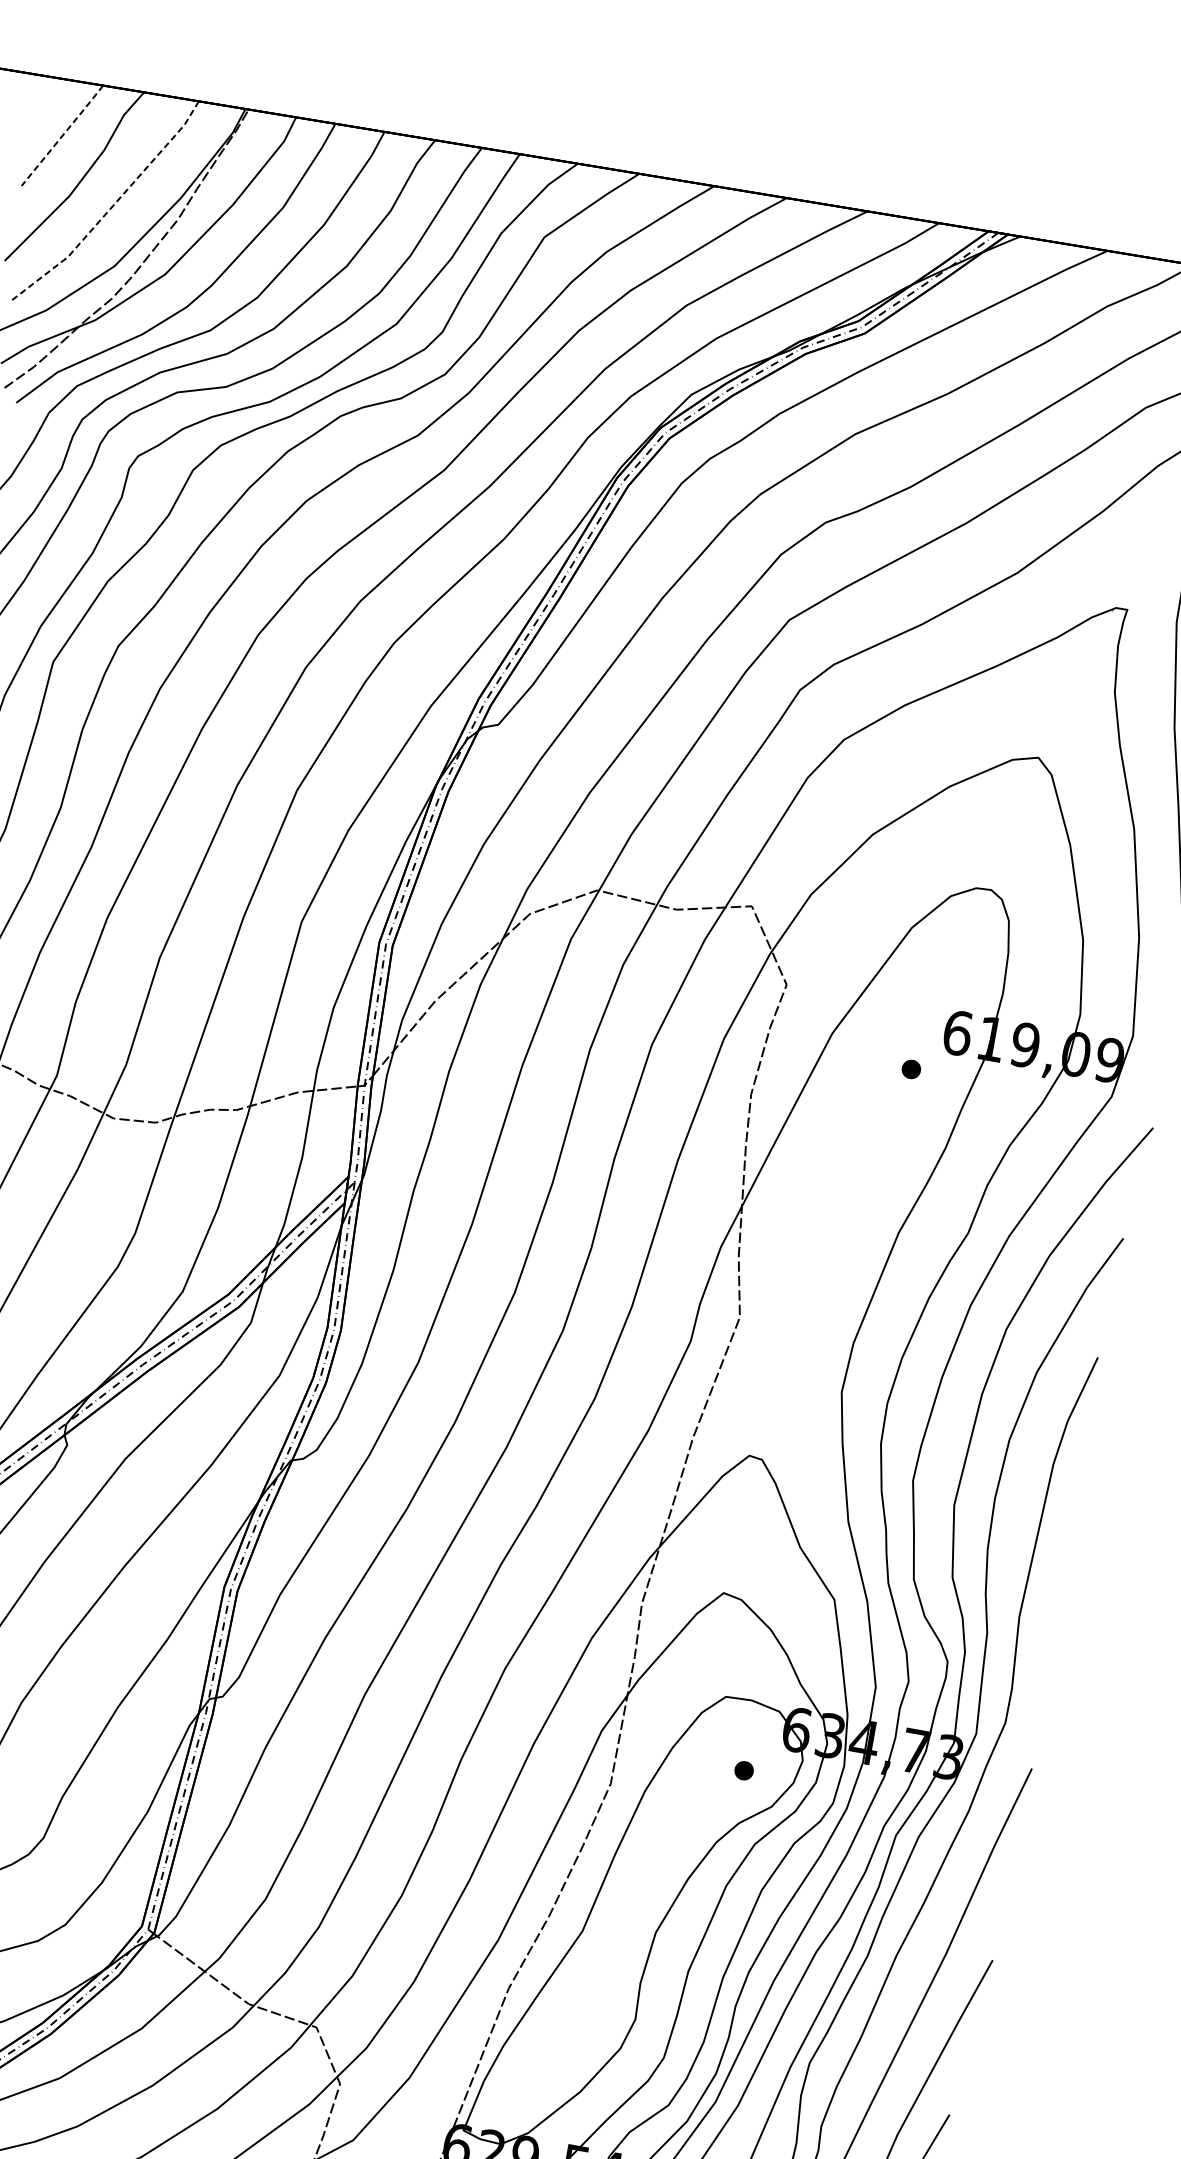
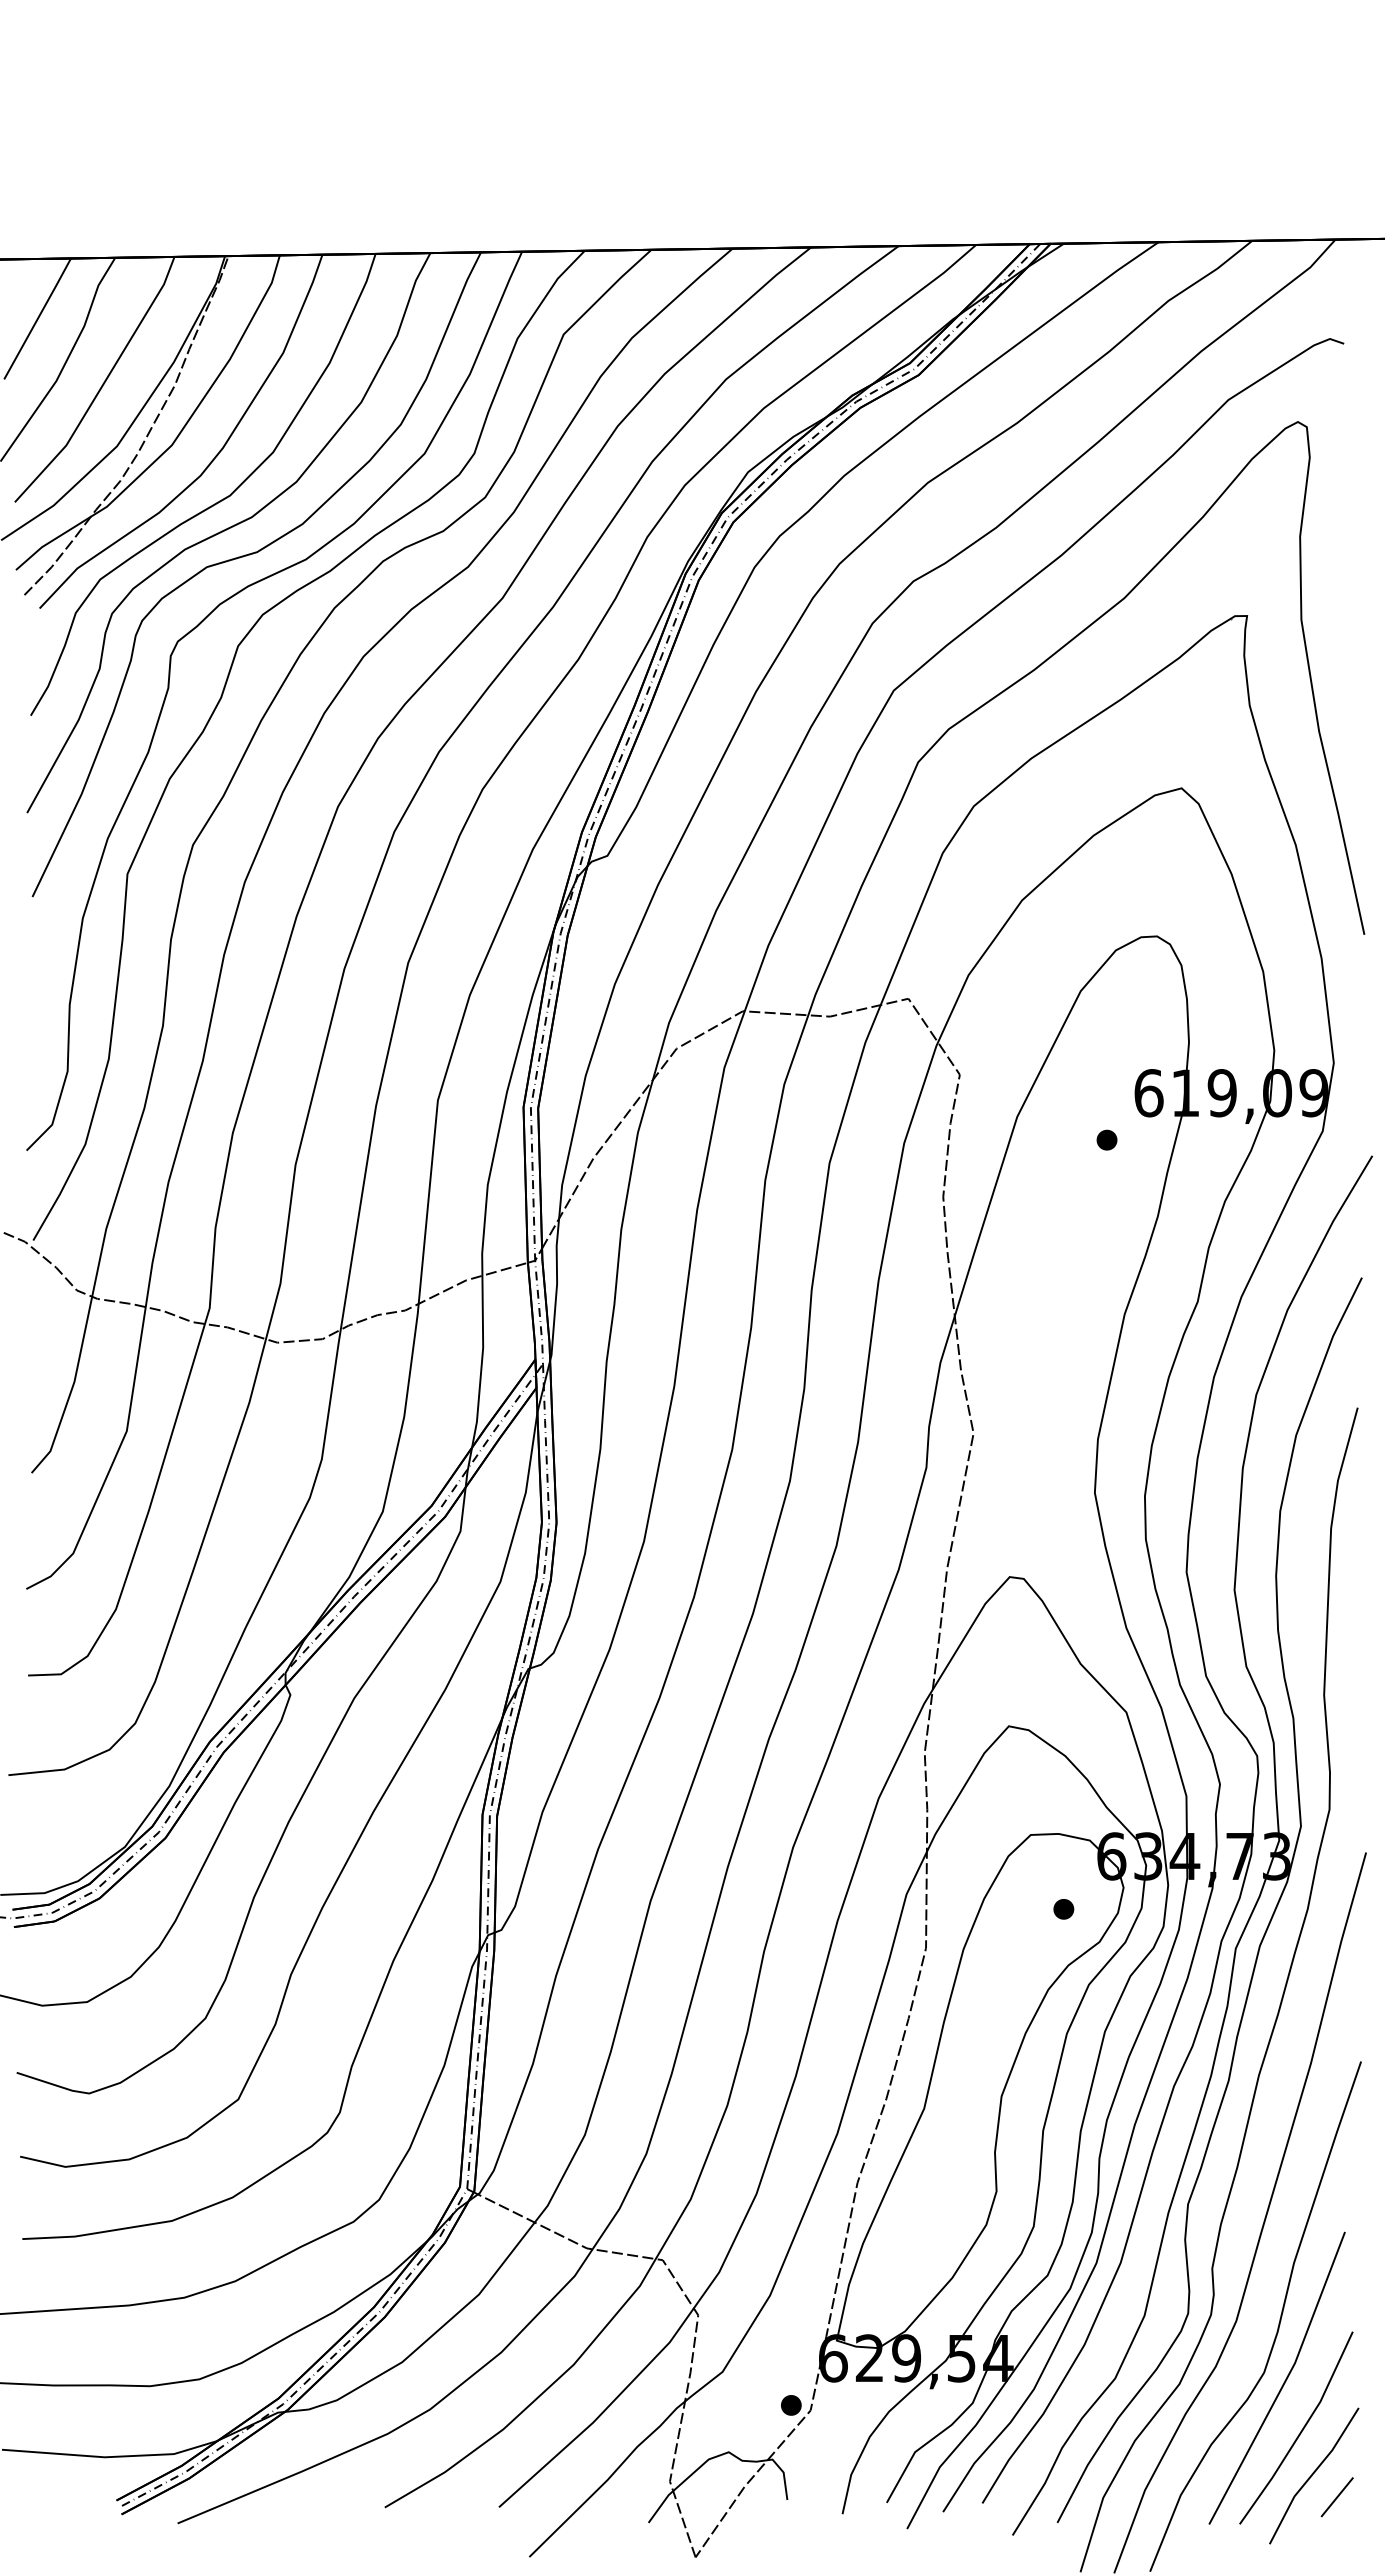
line: (63, 135) -> (38, 318), dashed -> solid
line: (111, 207) -> (102, 385), dashed -> solid

